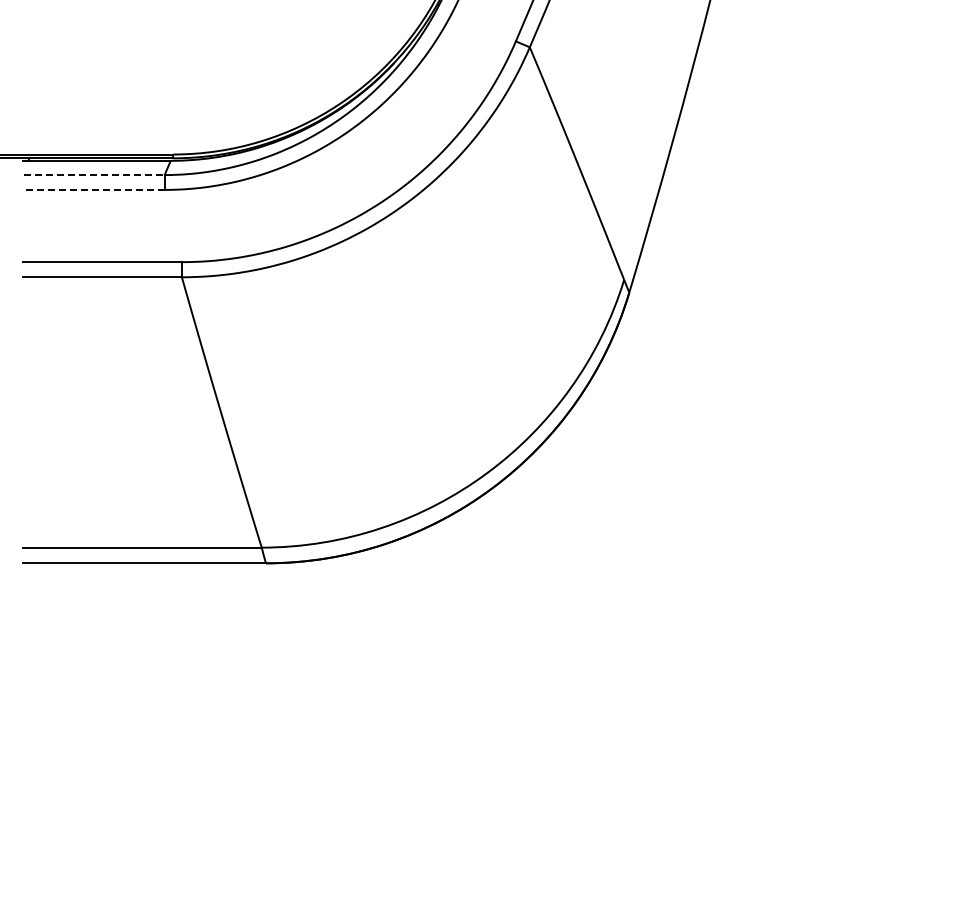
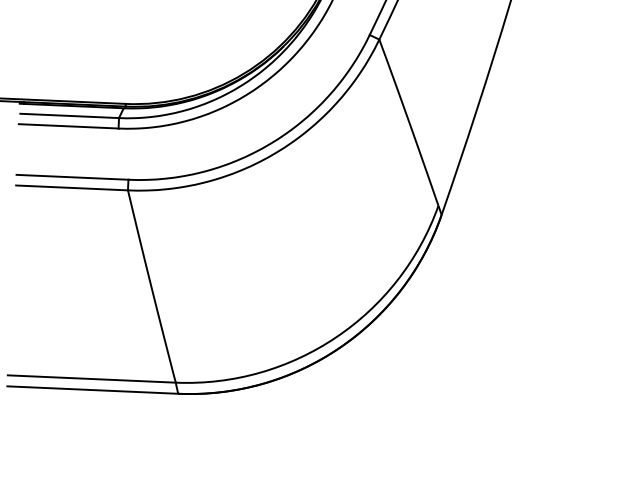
line: (94, 175) -> (69, 116), dashed -> solid
line: (93, 189) -> (68, 126), dashed -> solid

